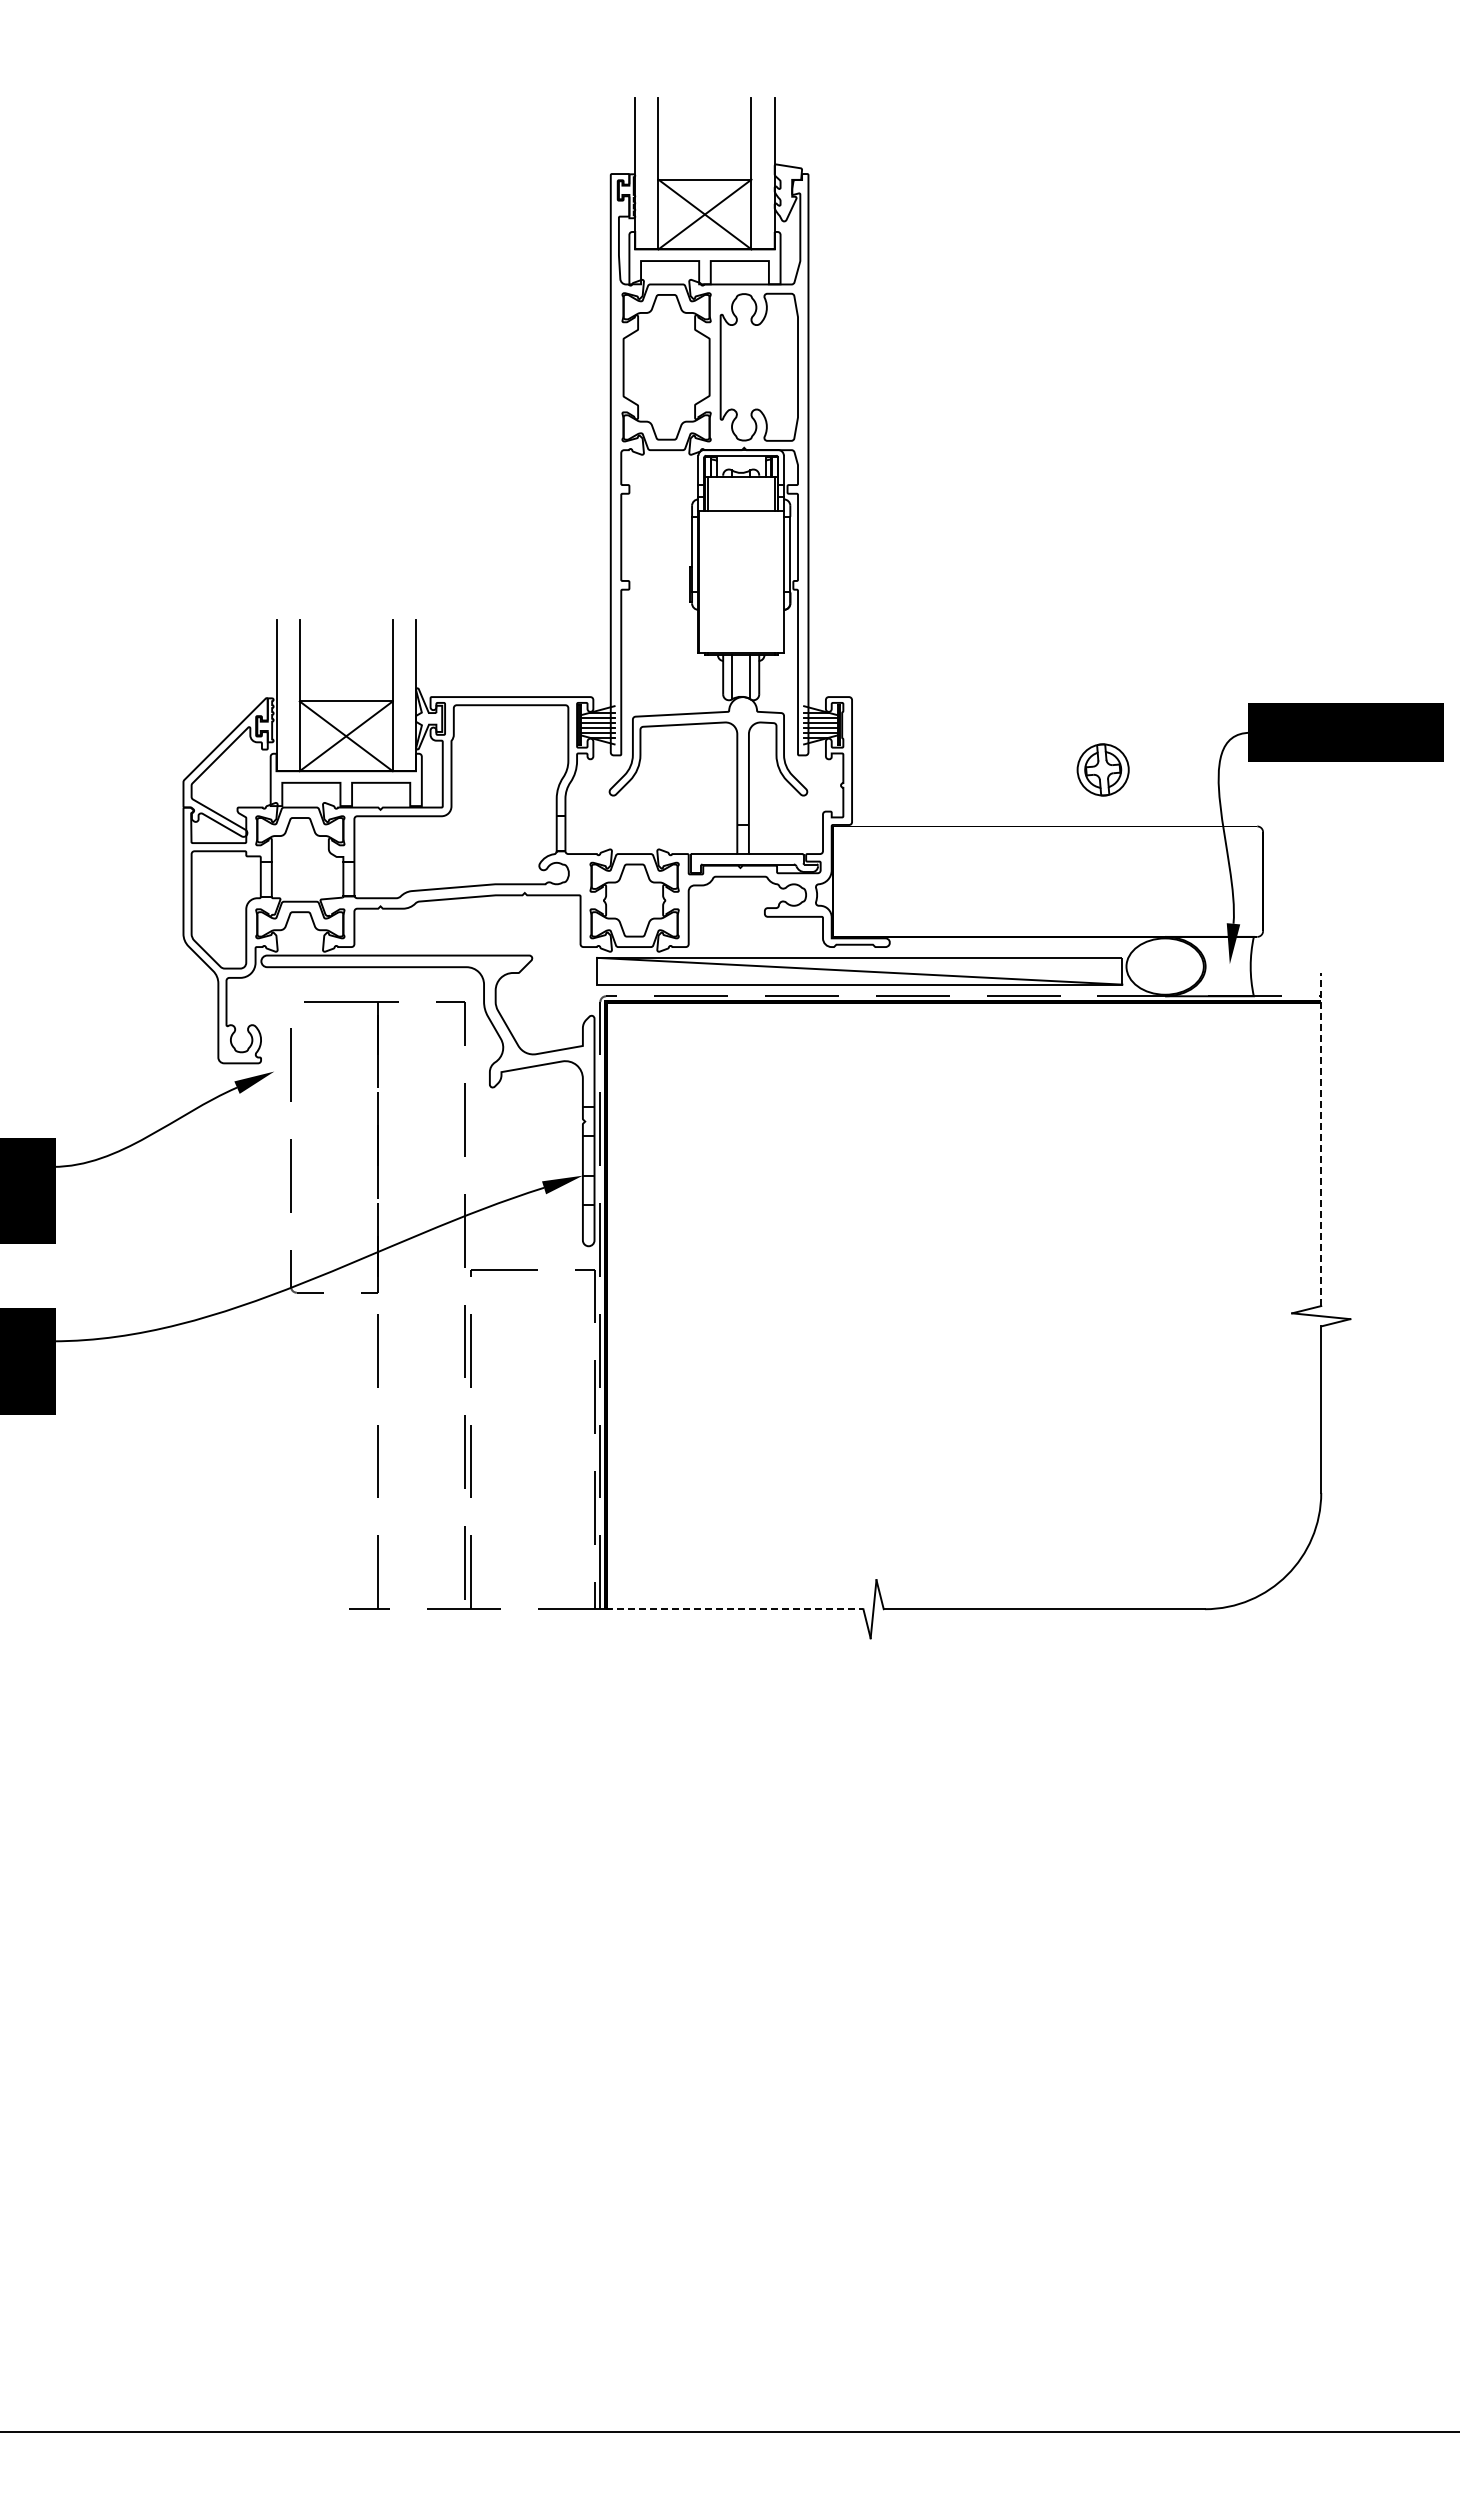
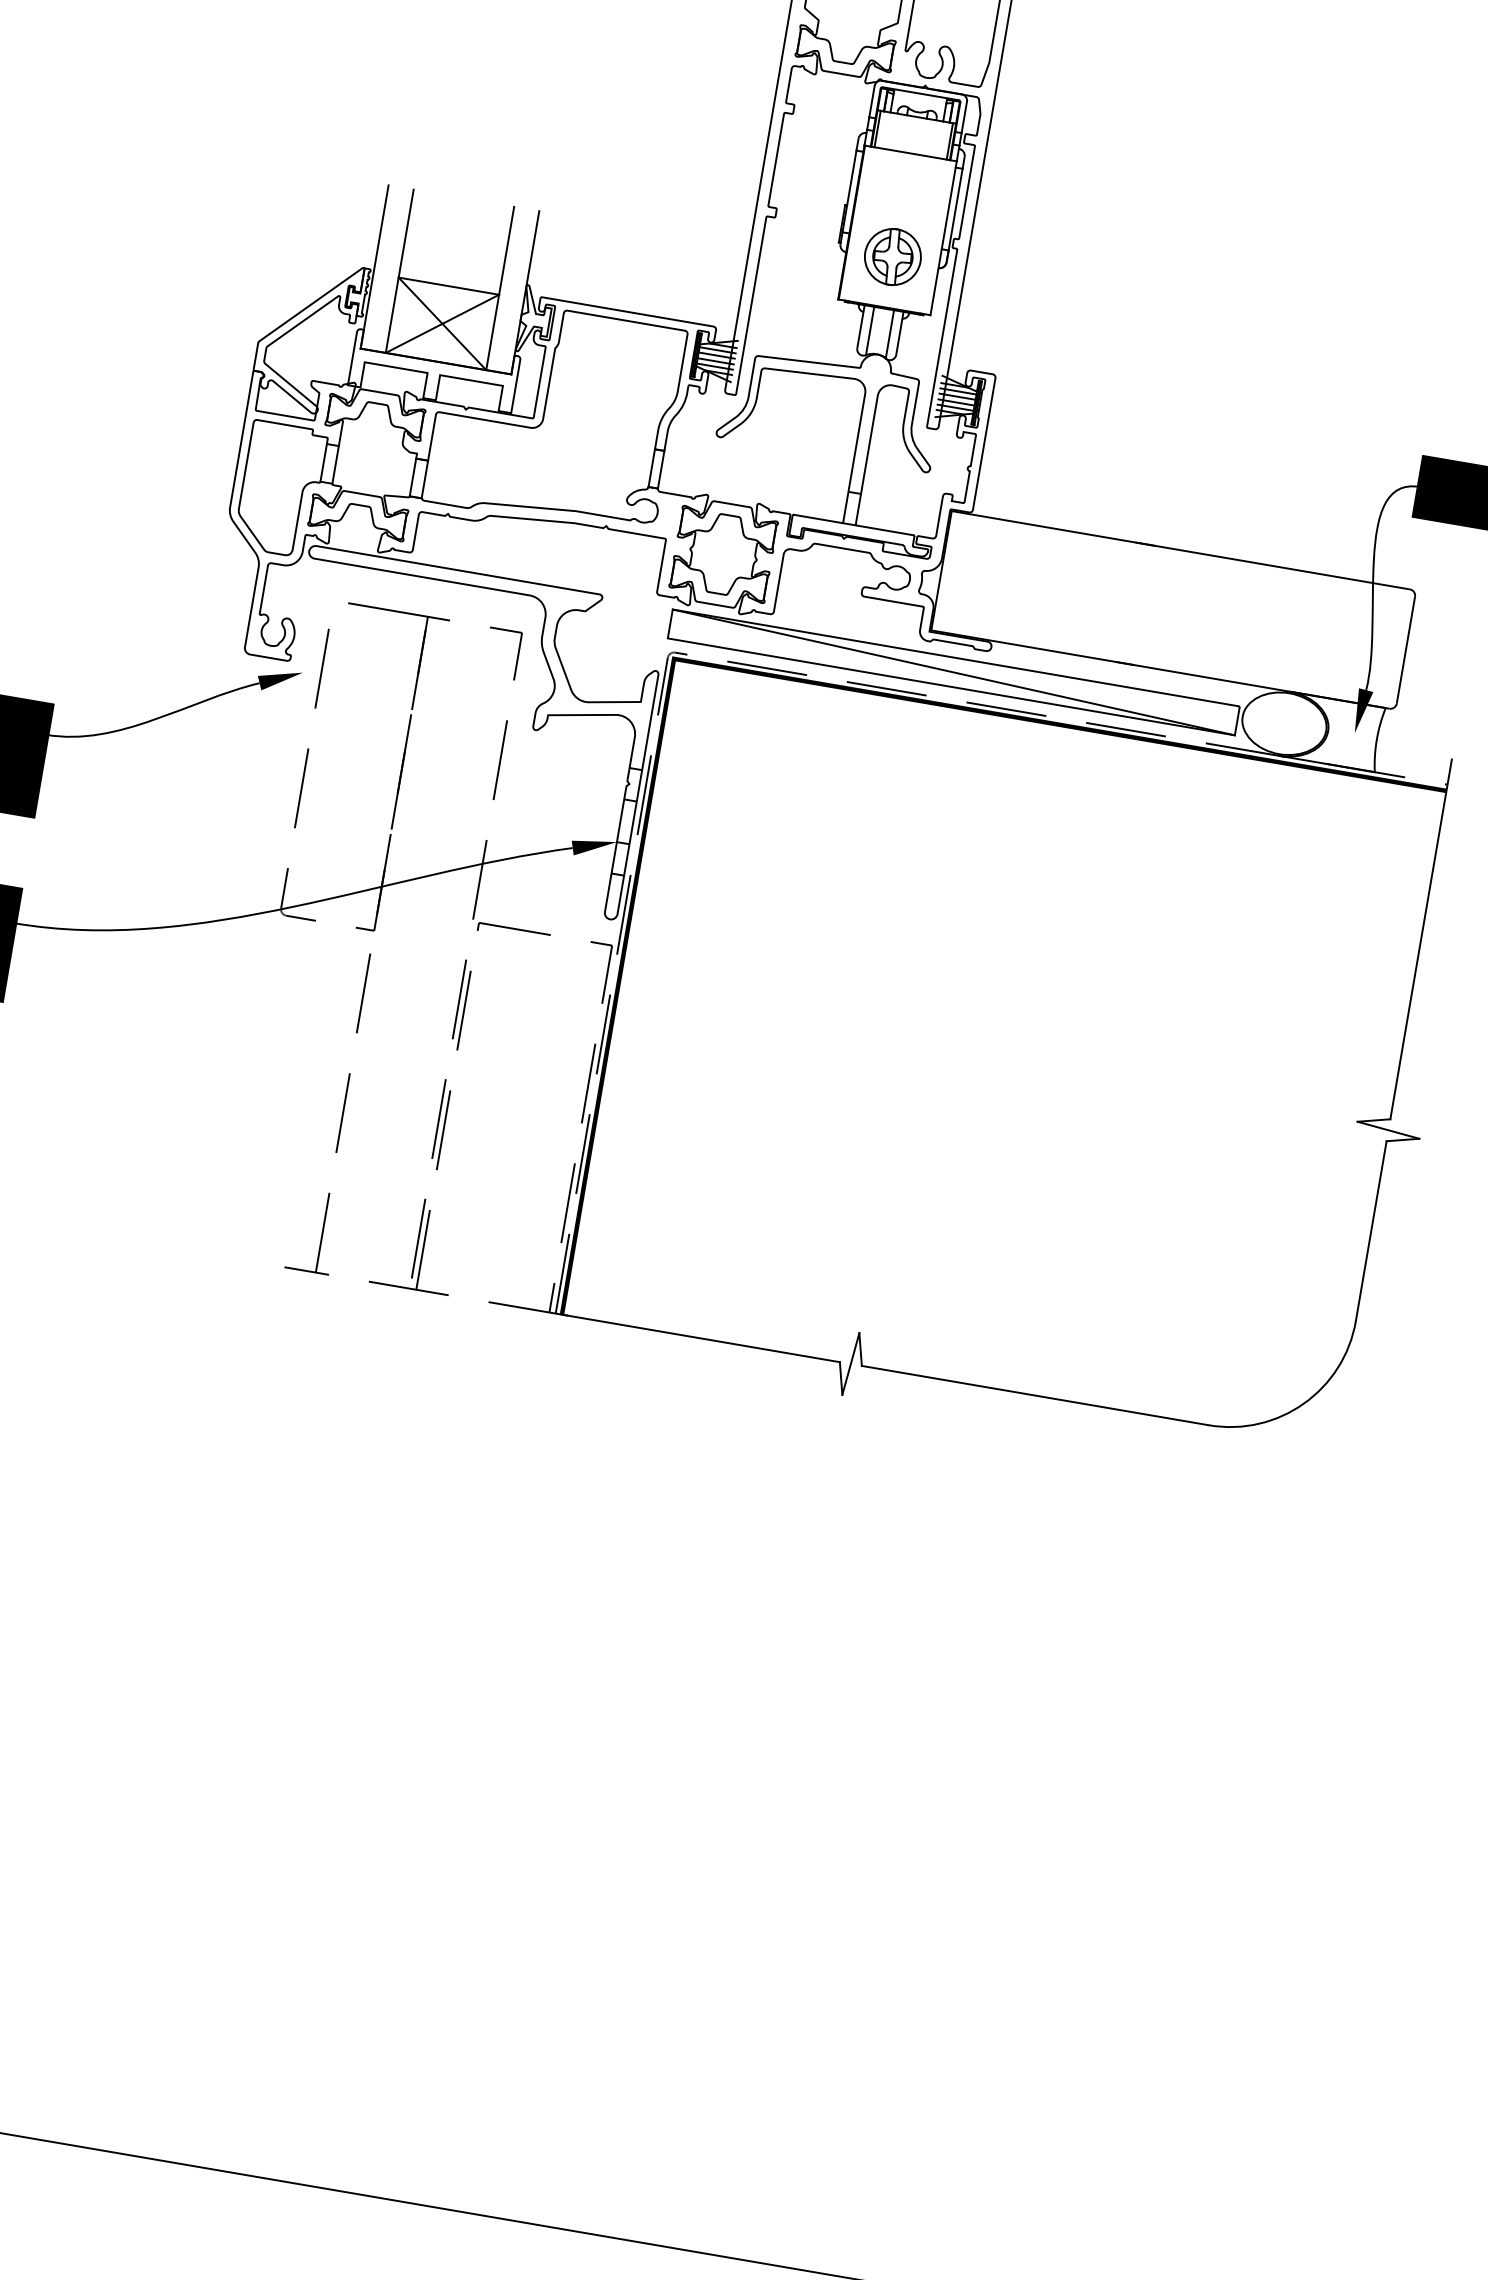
part: (1102, 769) -> (892, 256), moved
line: (1321, 1139) -> (1421, 939), dashed -> solid
line: (734, 1609) -> (700, 1338), dashed -> solid

